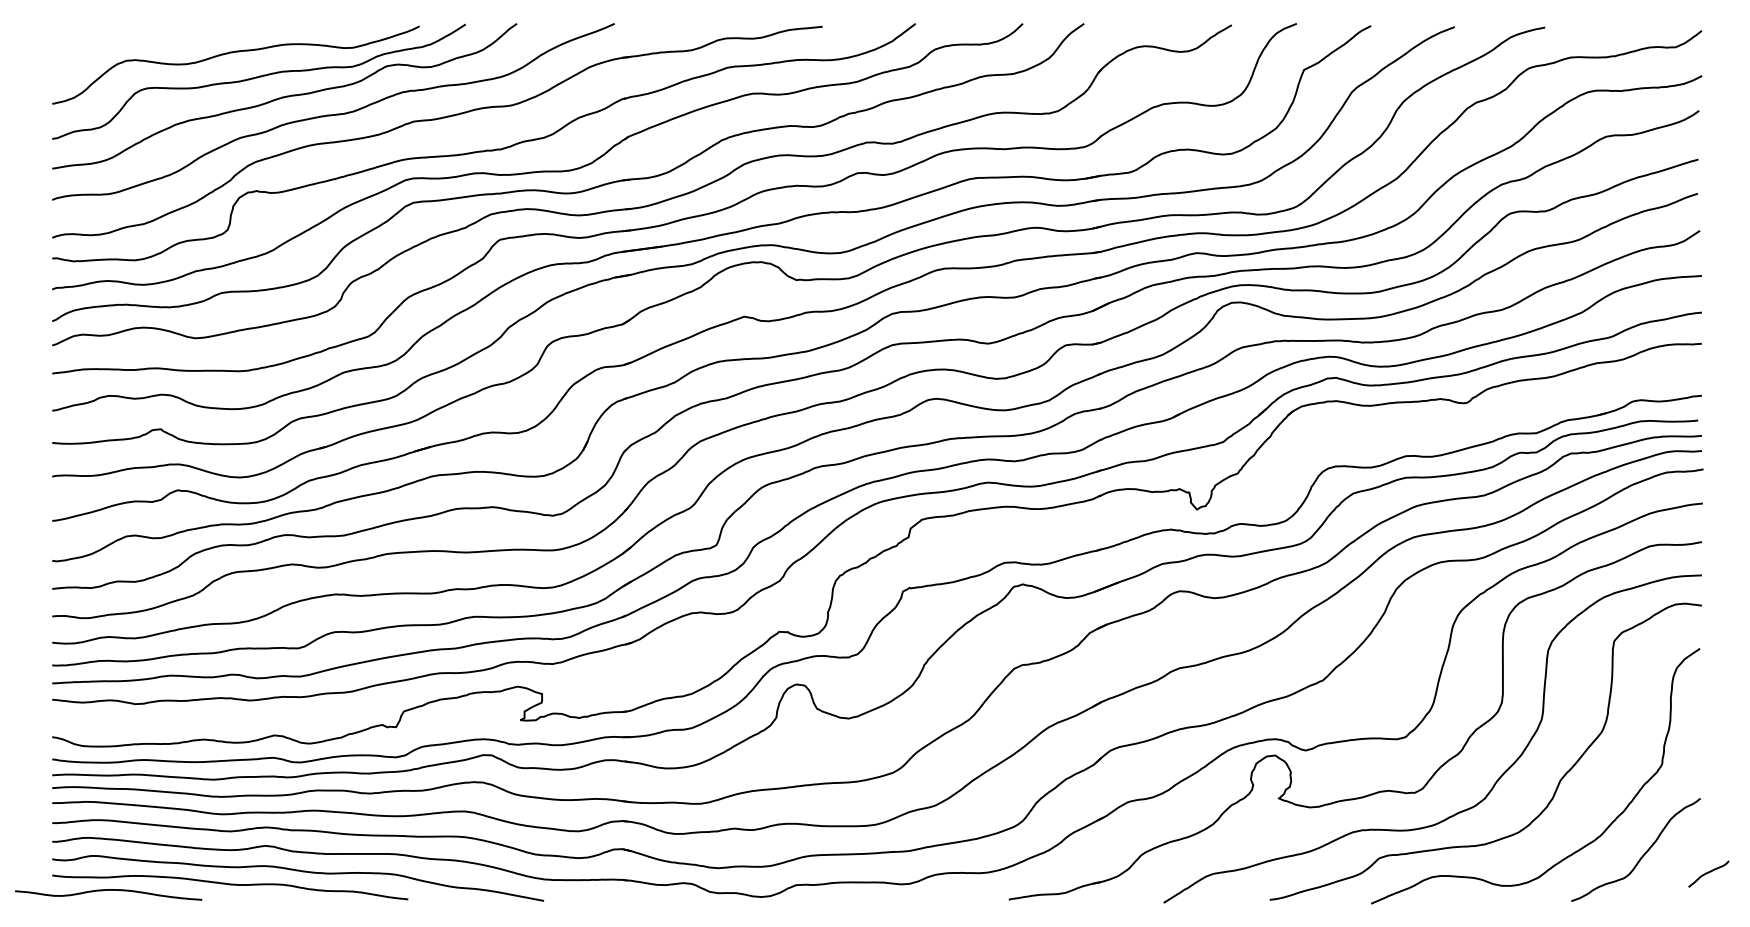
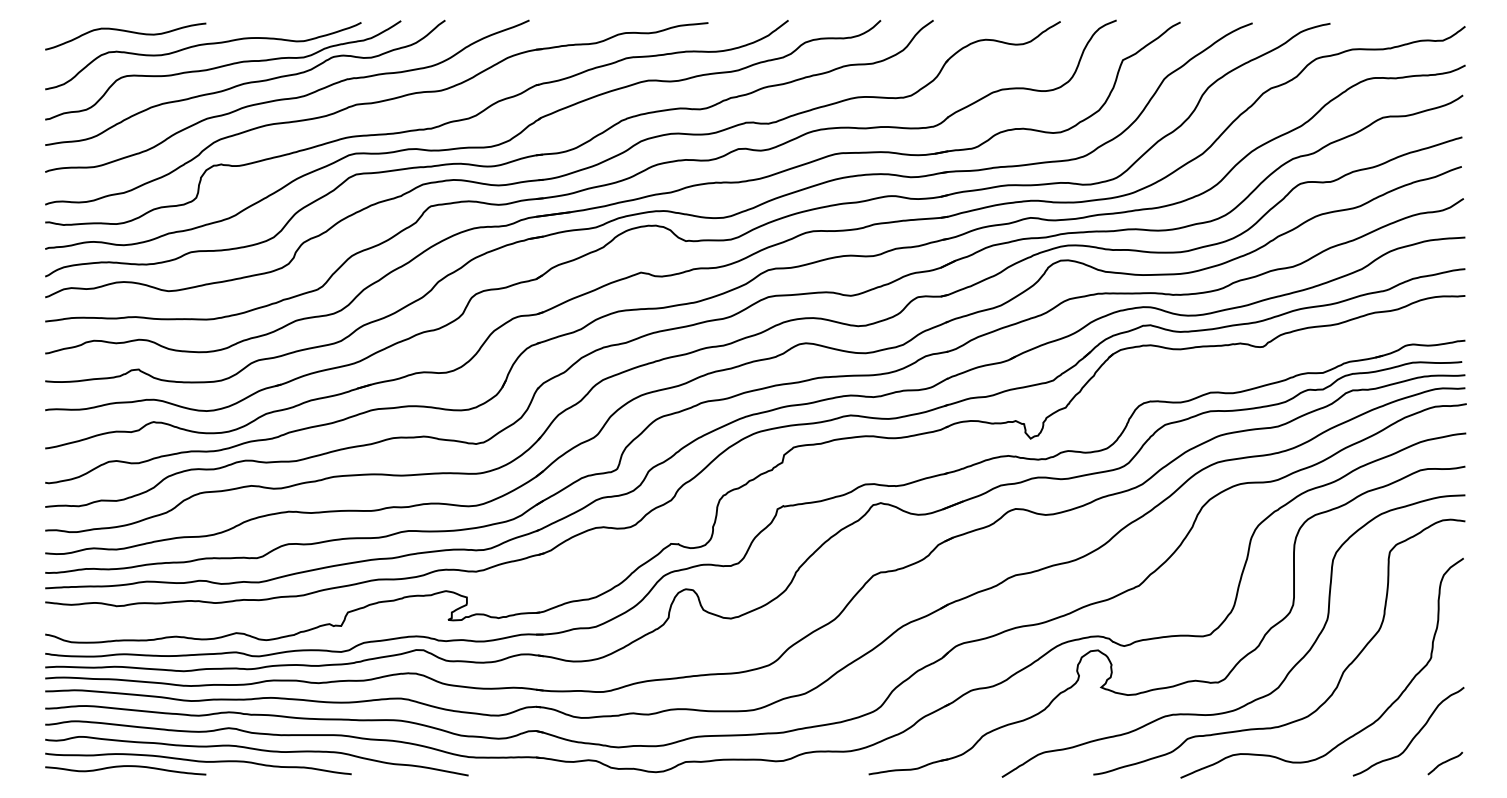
curve: (146, 37) -> (126, 32), added
curve: (1709, 872) -> (1445, 762), moved
curve: (106, 891) -> (123, 767), moved

